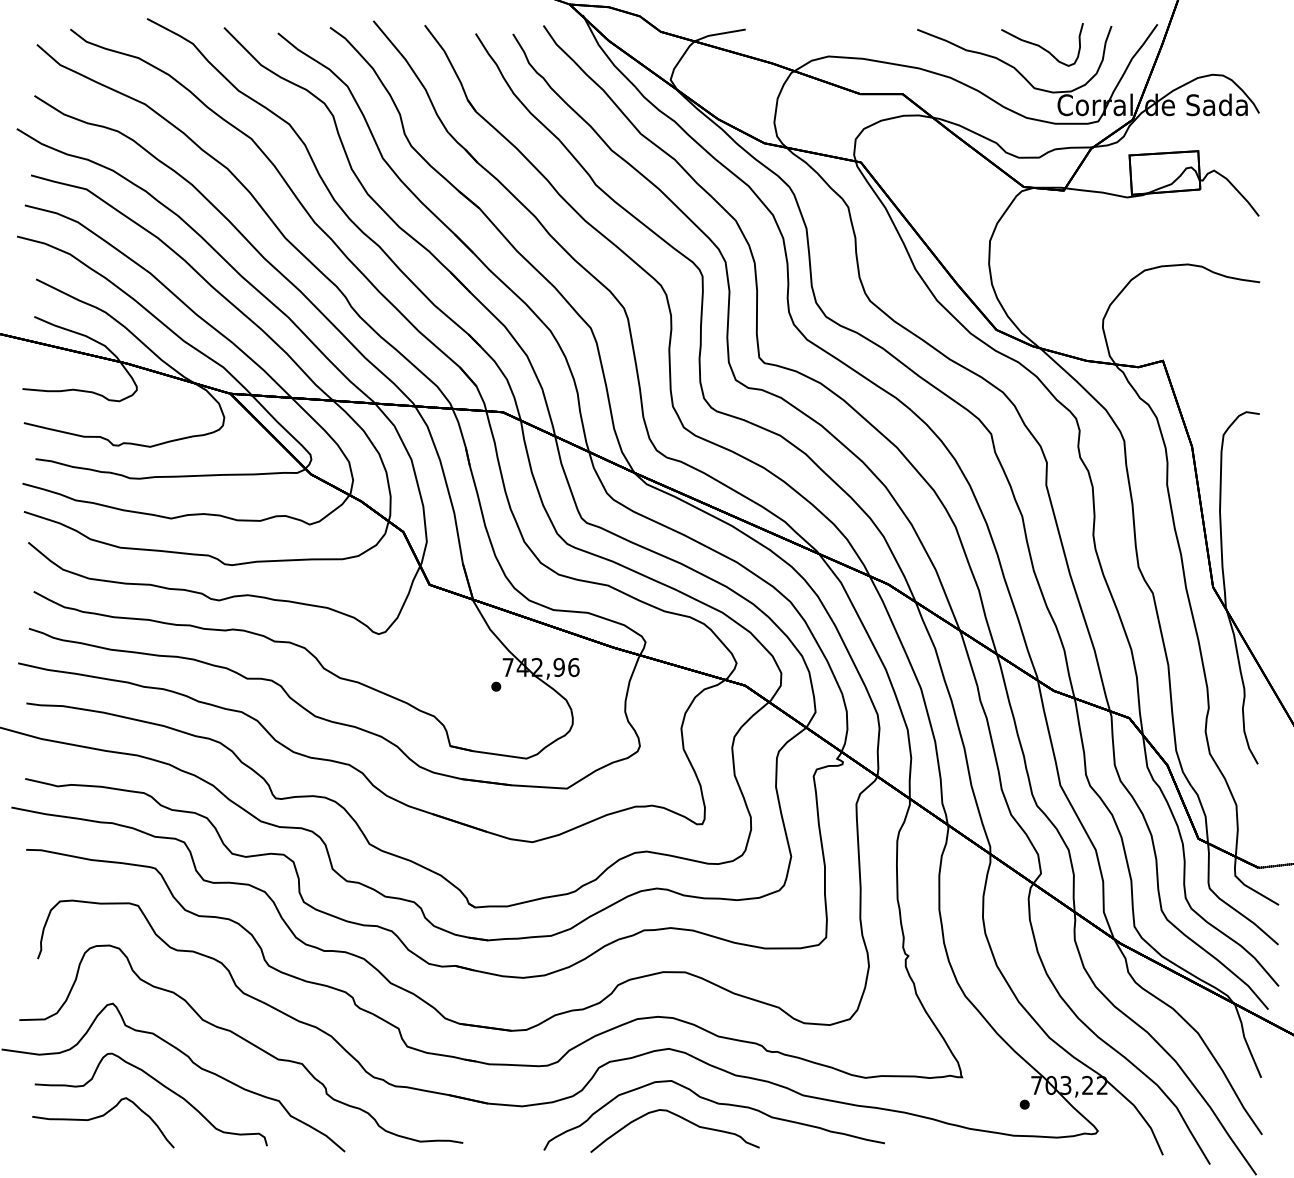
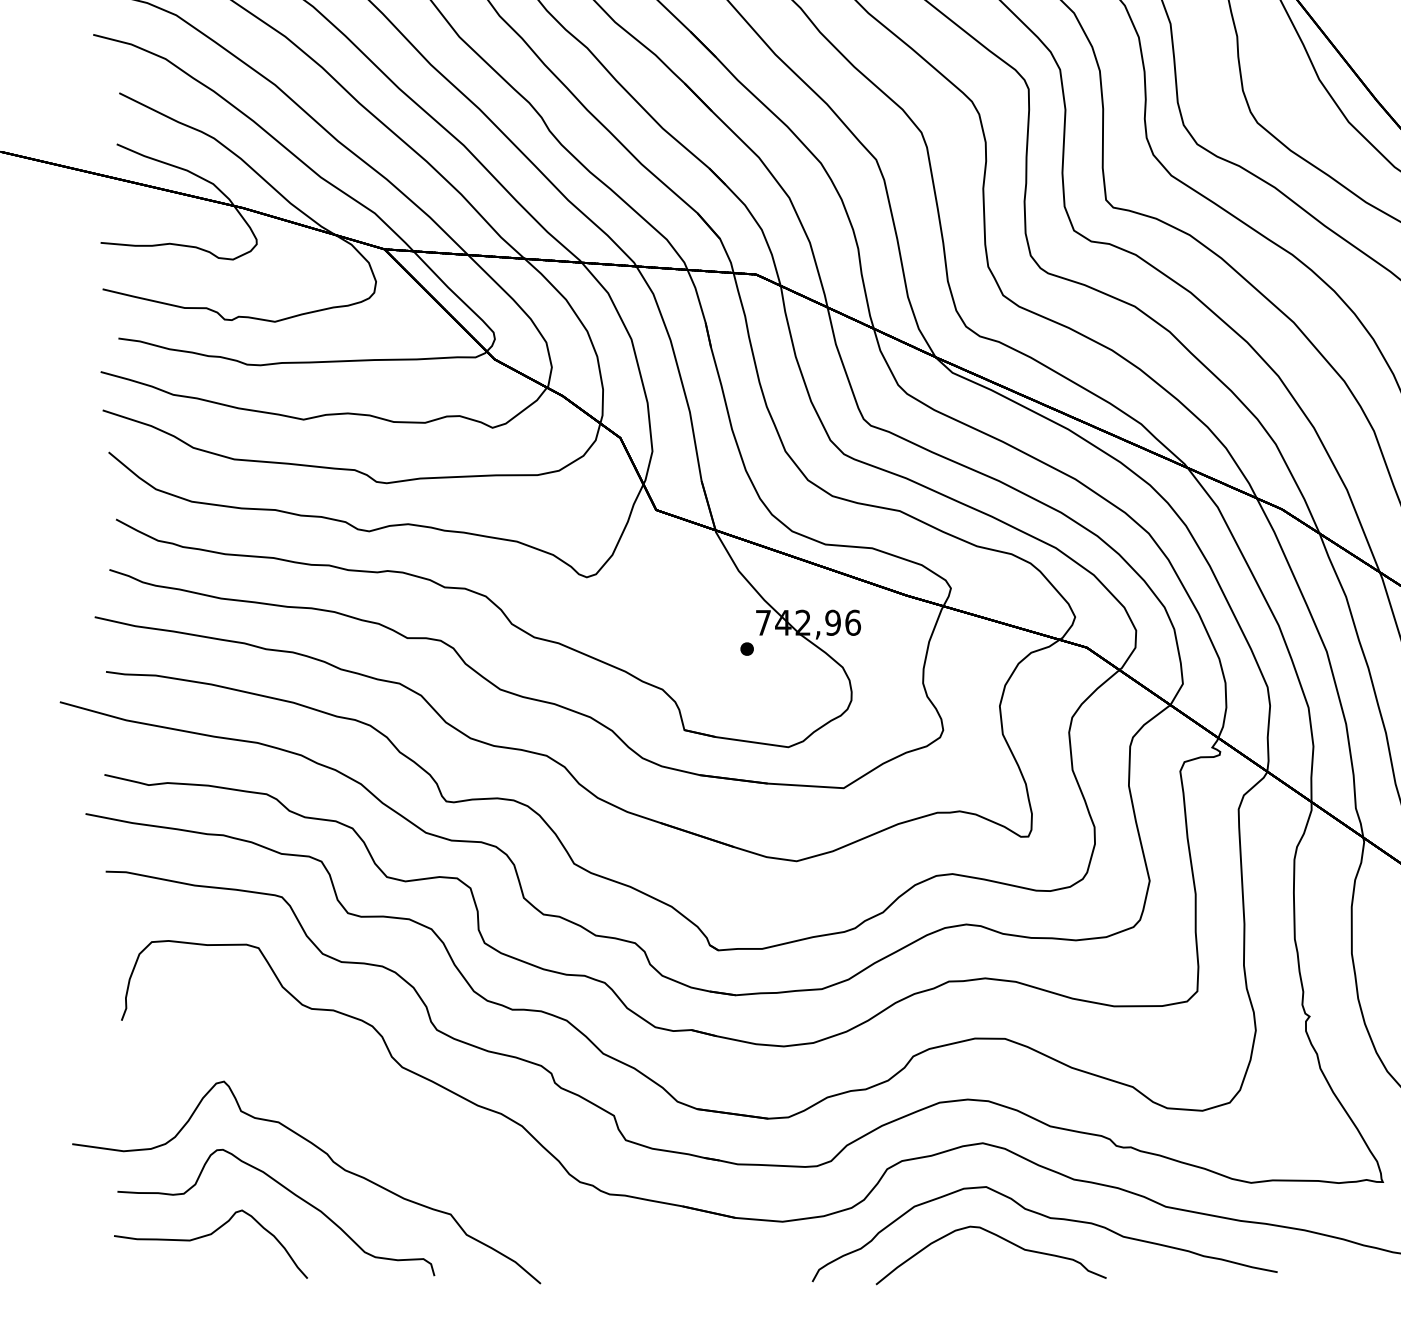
part: (241, 1043) -> (399, 1135), removed

